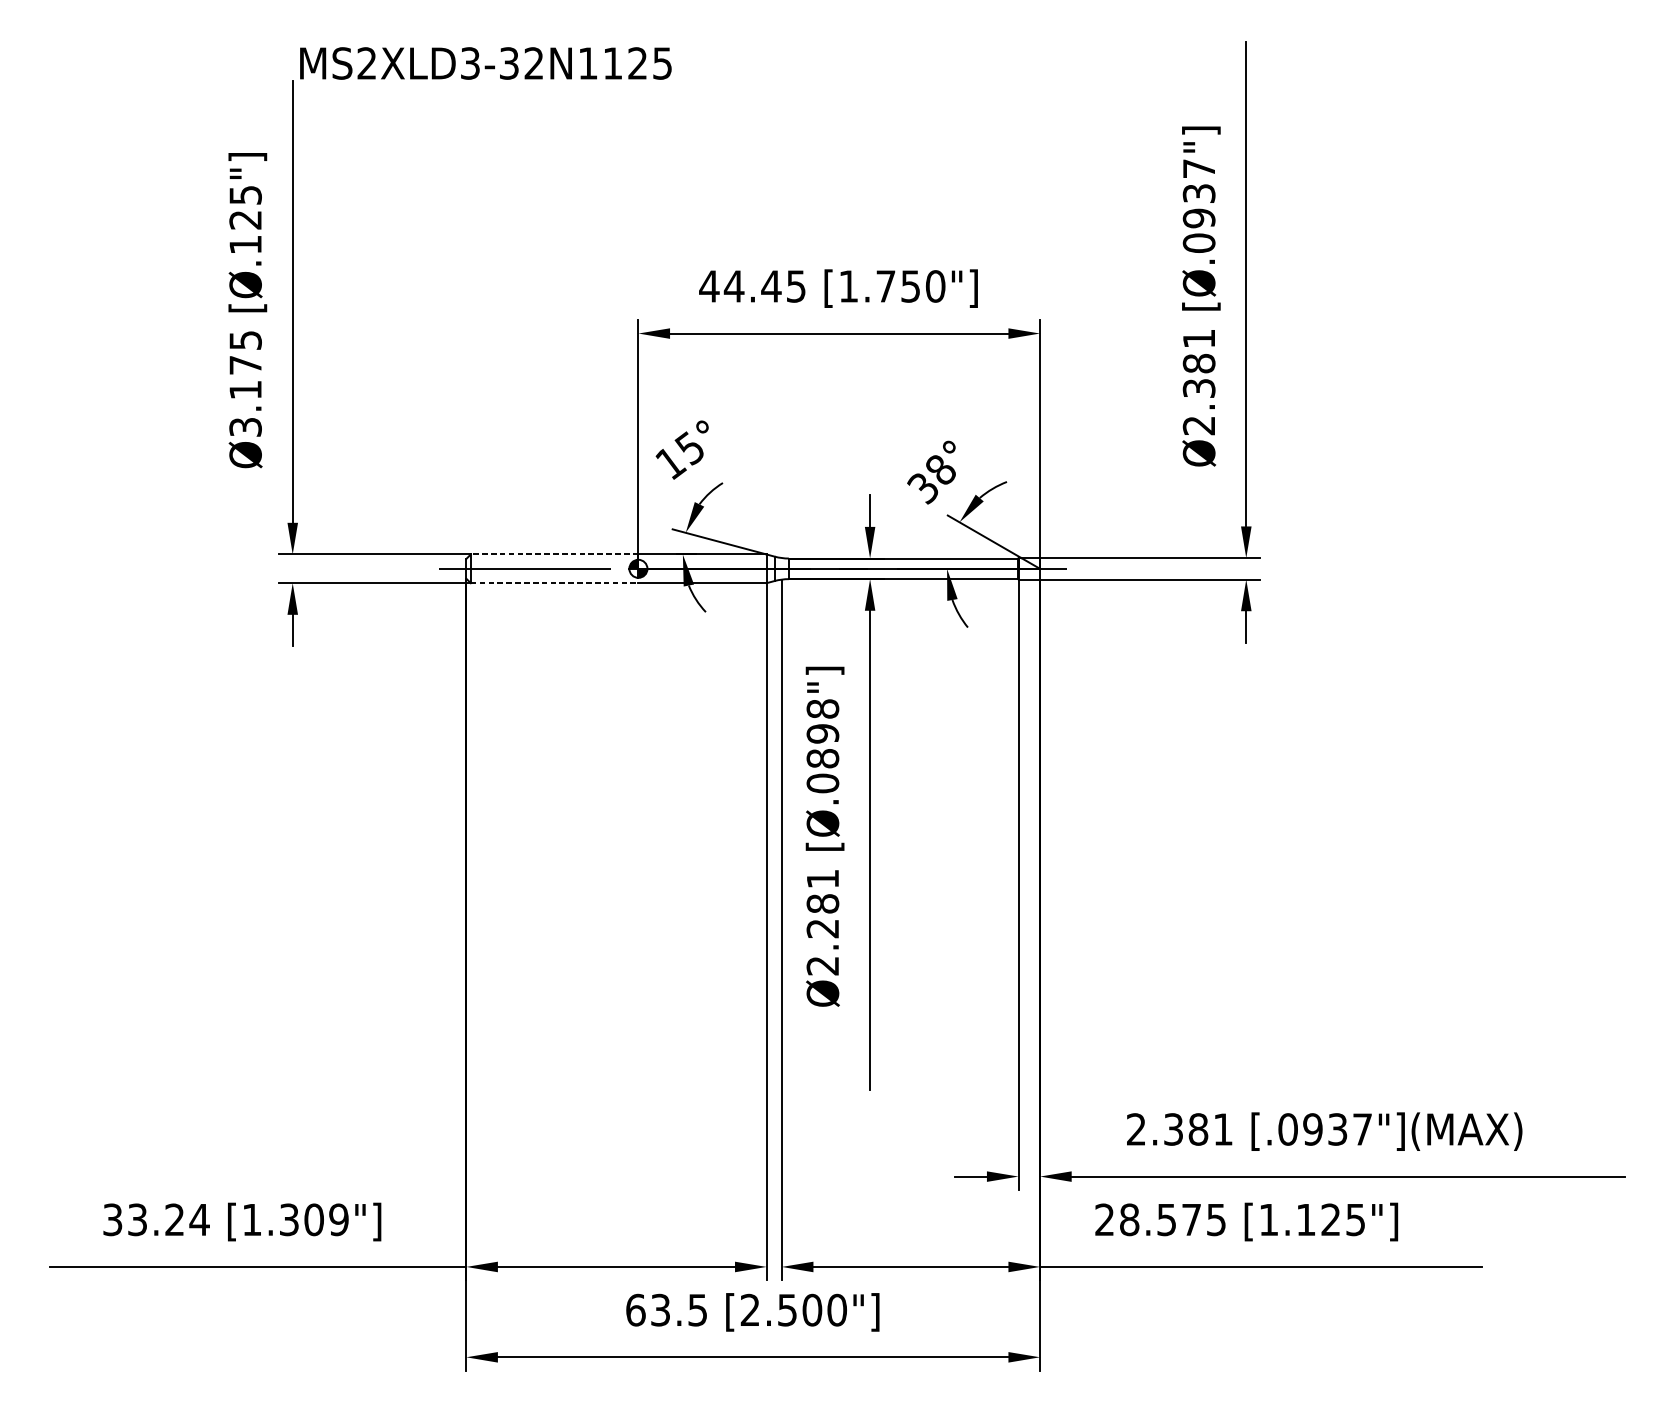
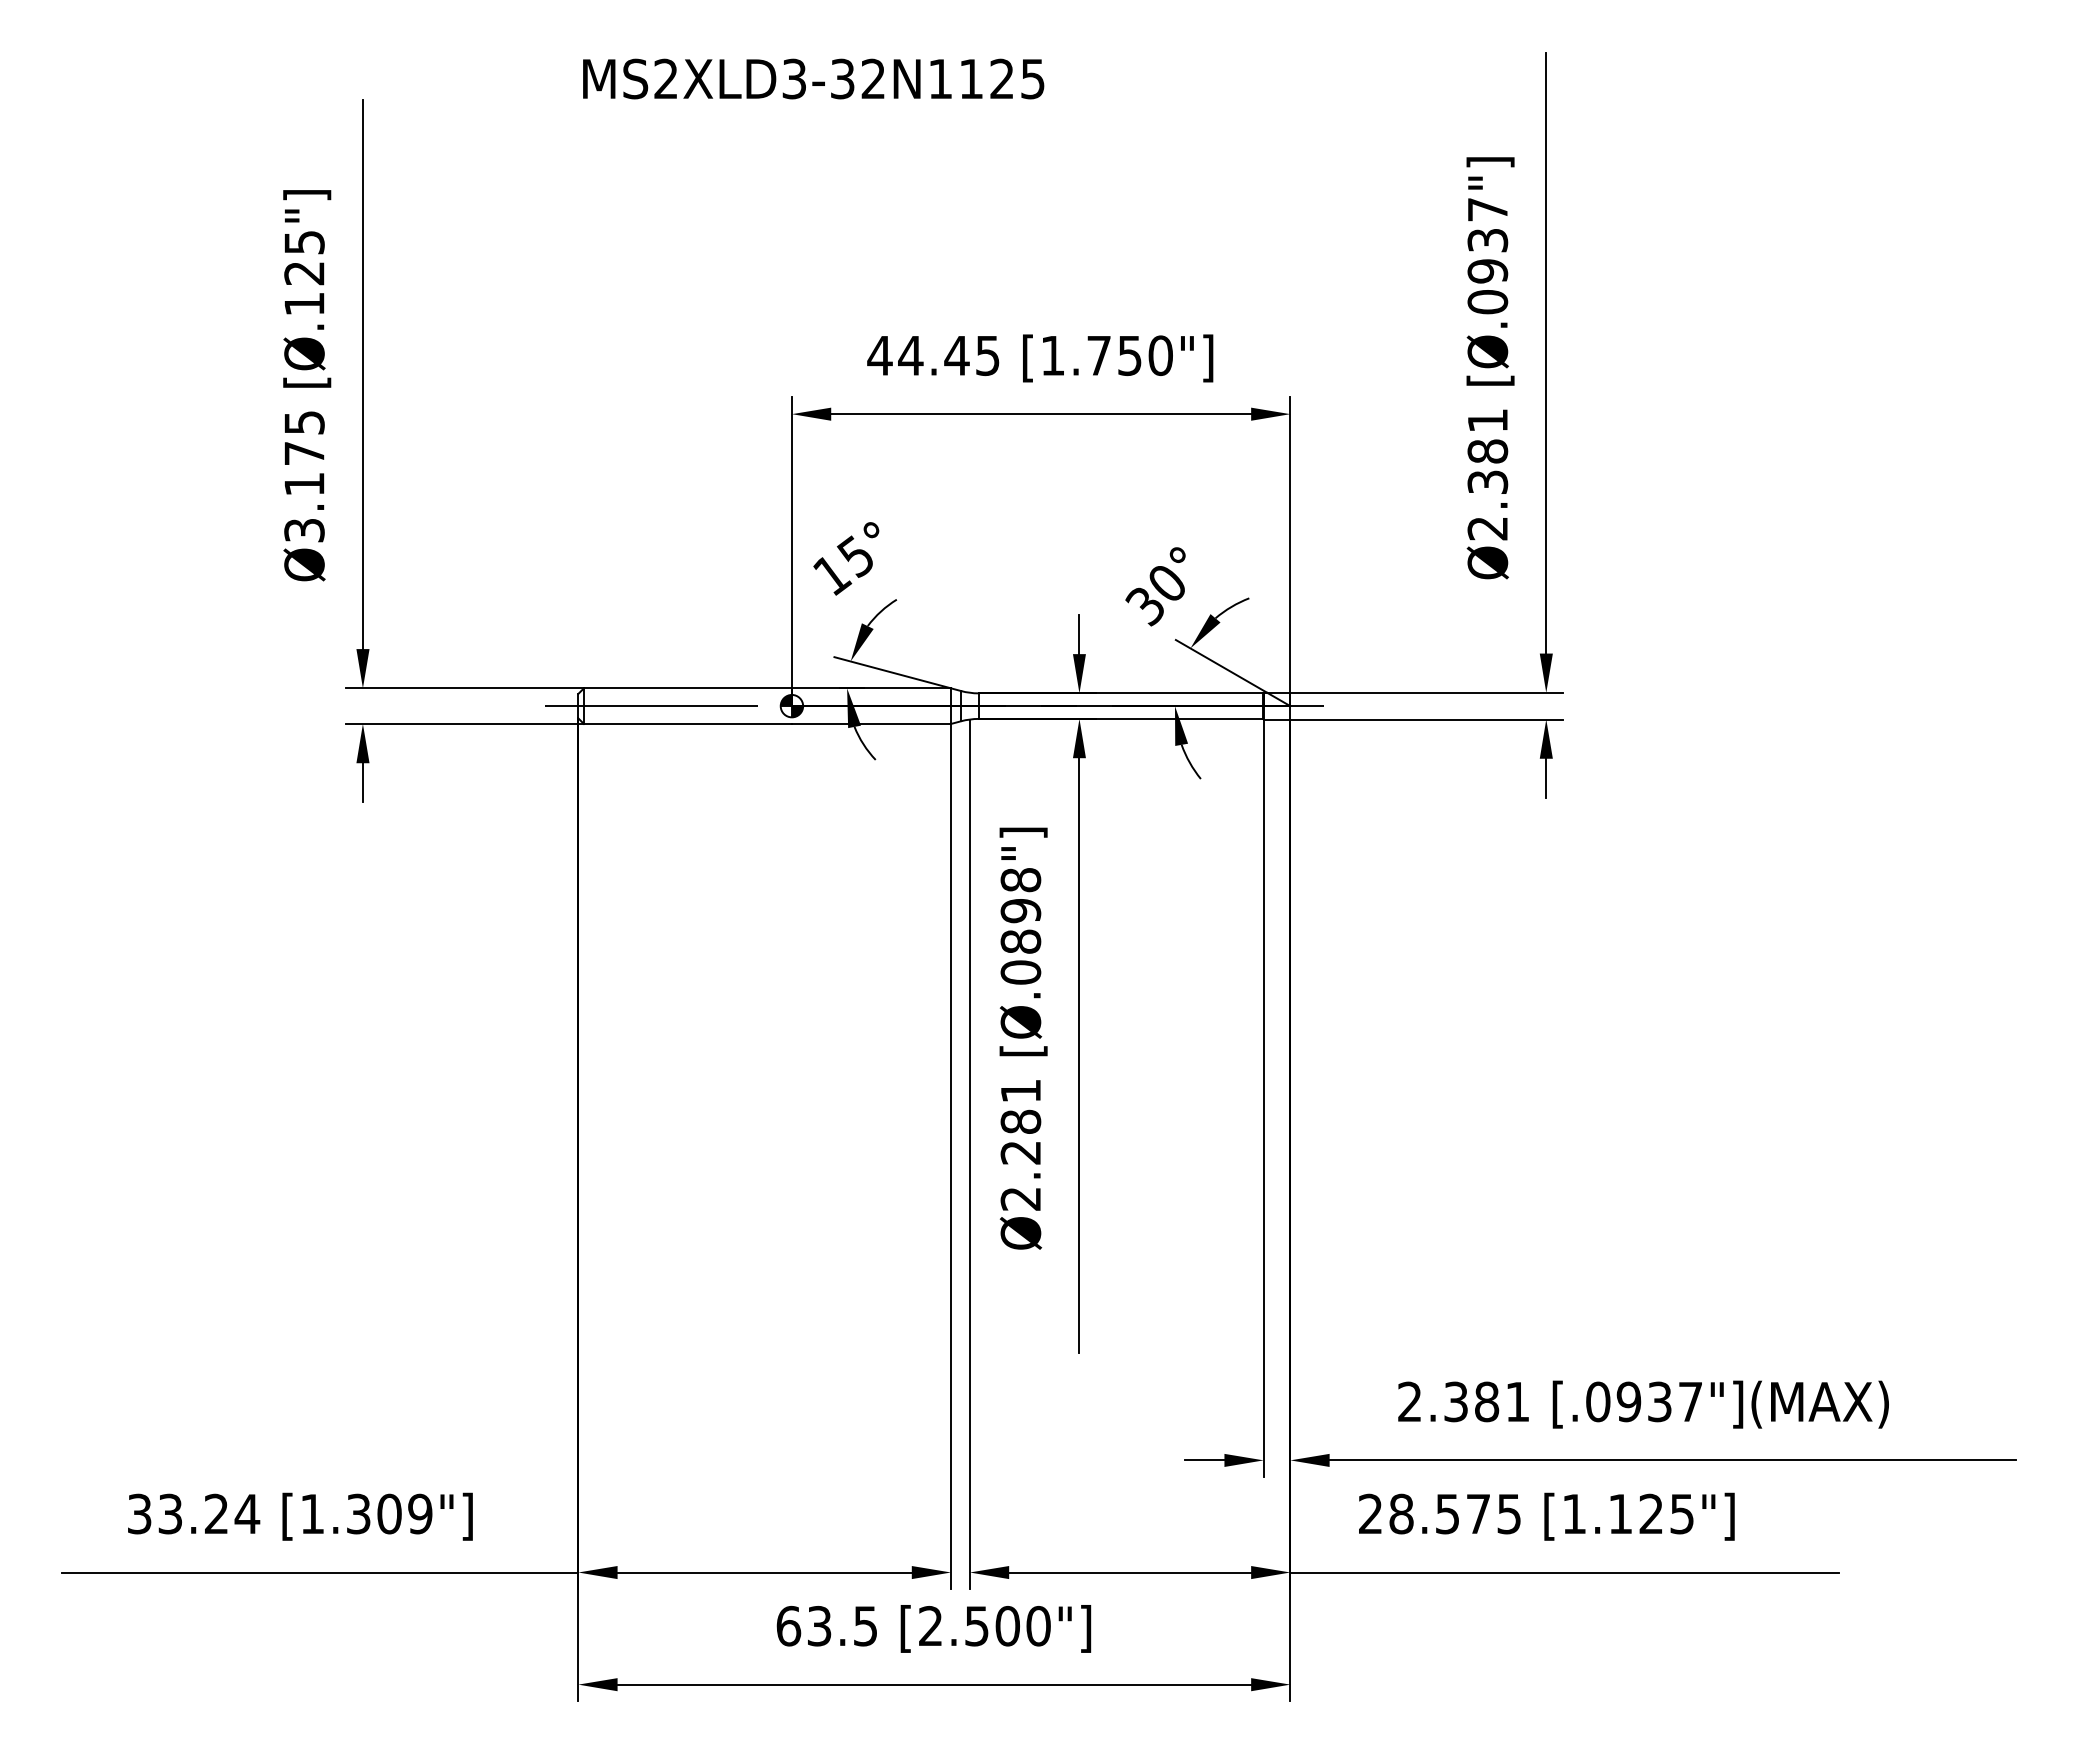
text: (485, 63) -> (813, 78), moved
text: (941, 469) -> (1167, 583), 38° -> 30°
line: (554, 554) -> (687, 688), dashed -> solid
line: (555, 582) -> (688, 723), dashed -> solid

